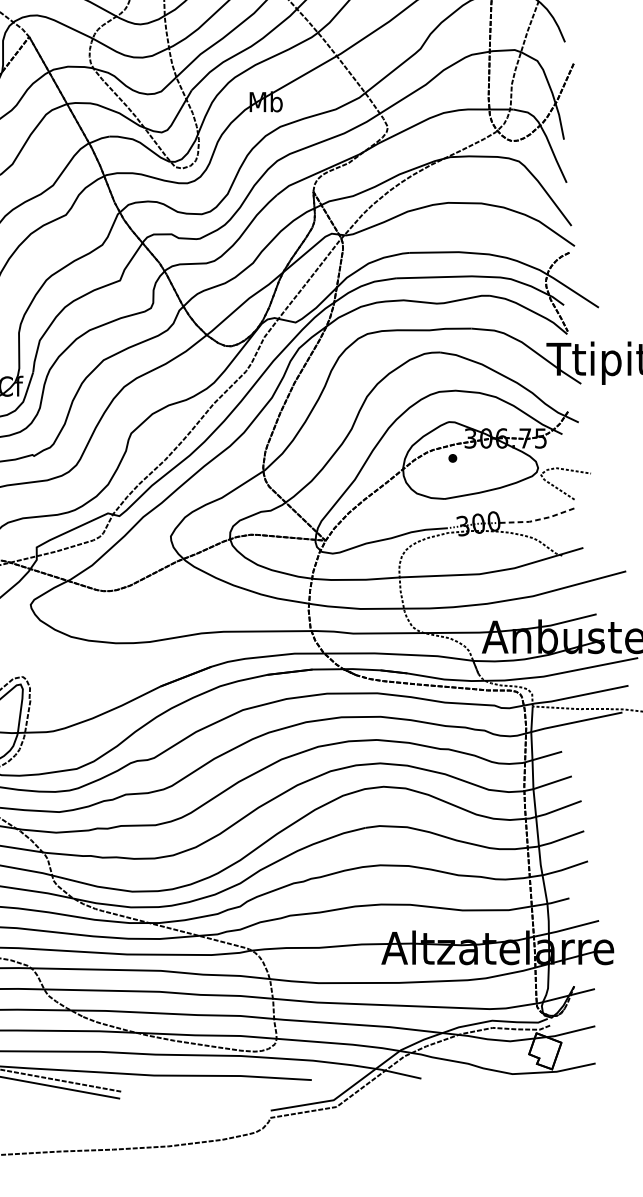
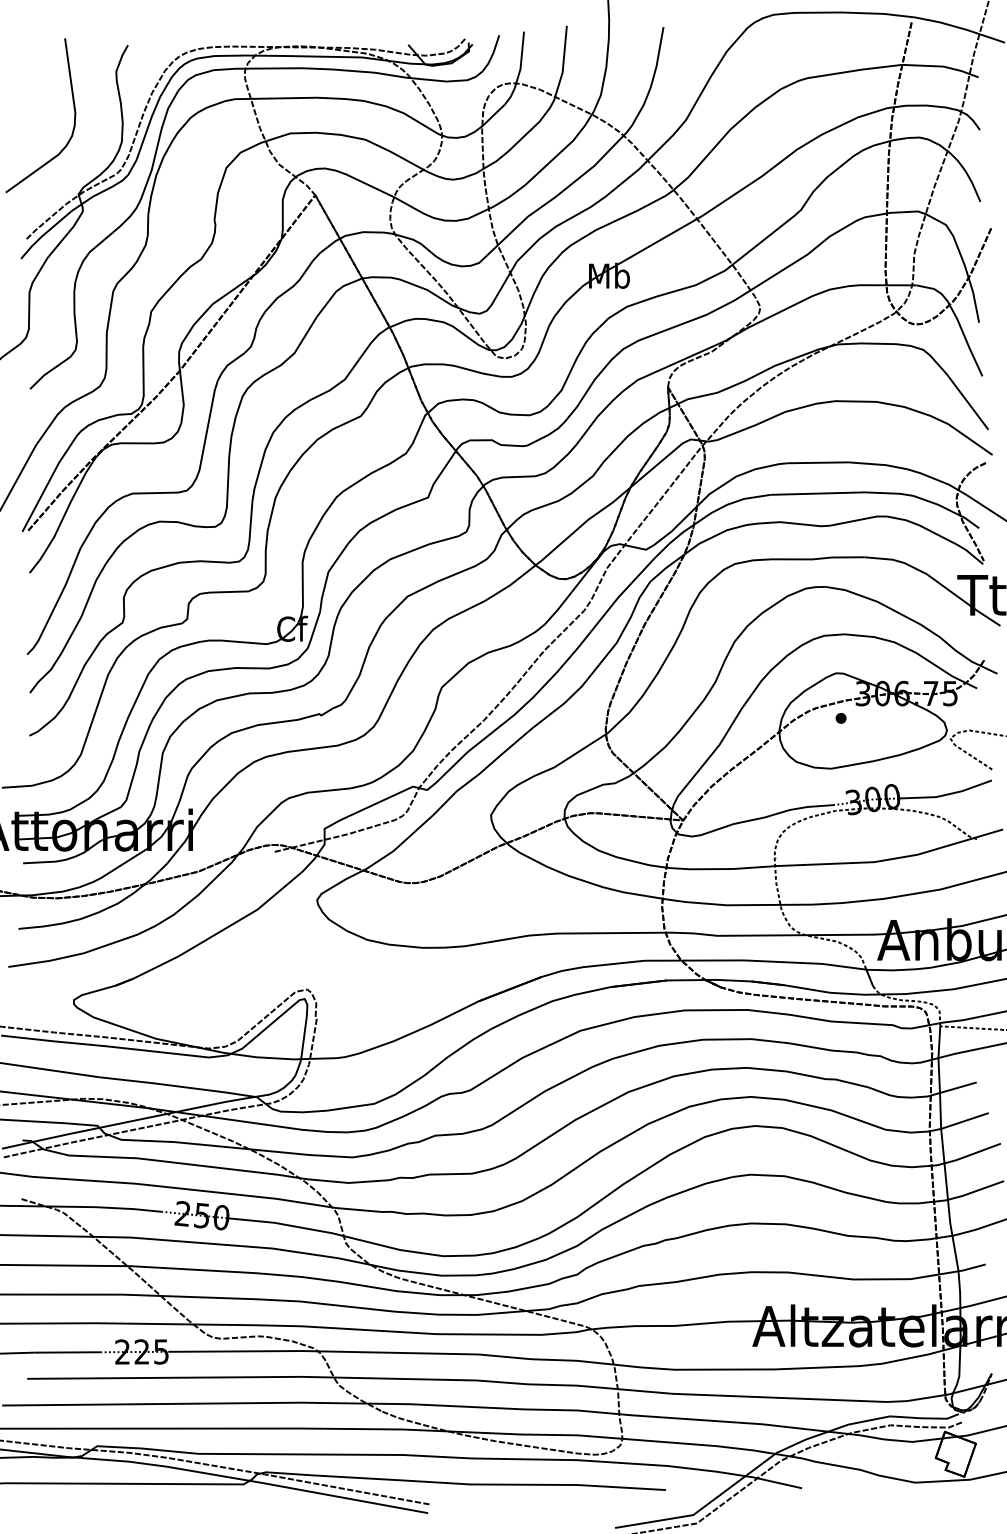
line: (537, 519) -> (946, 794), dashed -> solid

